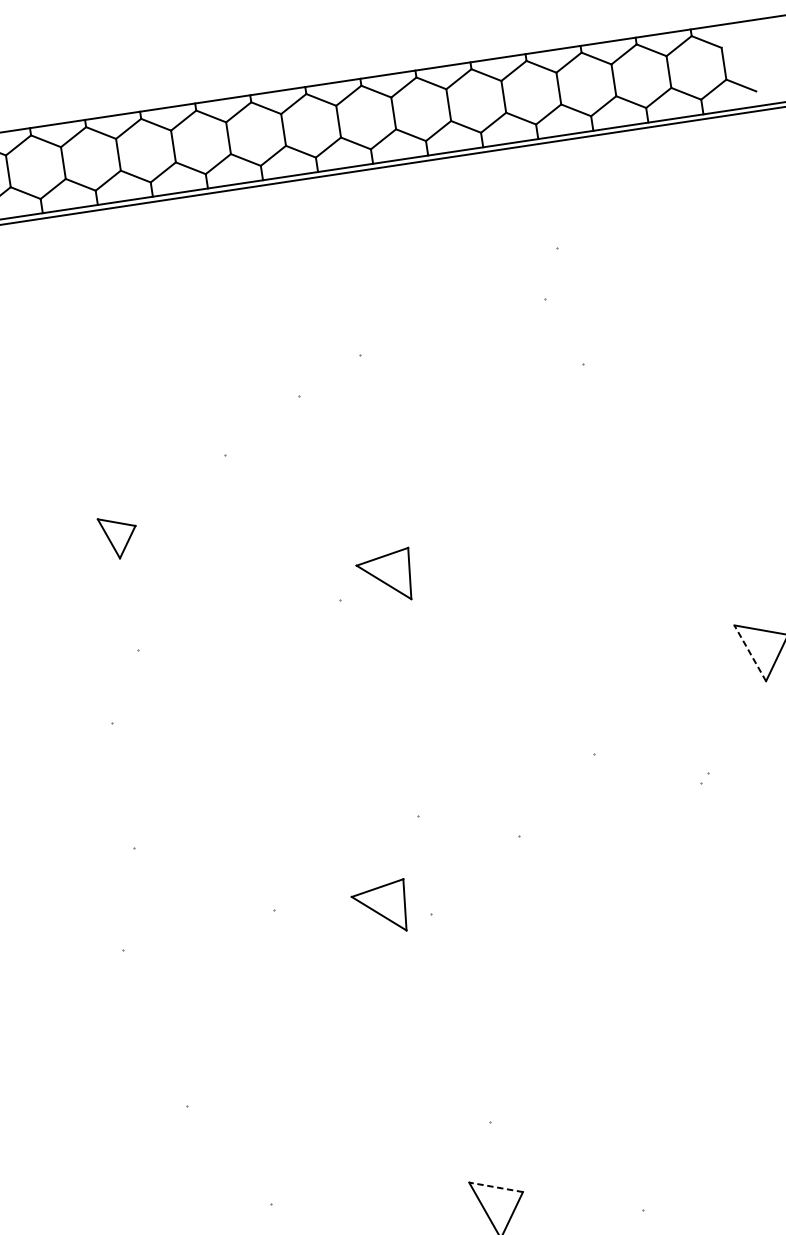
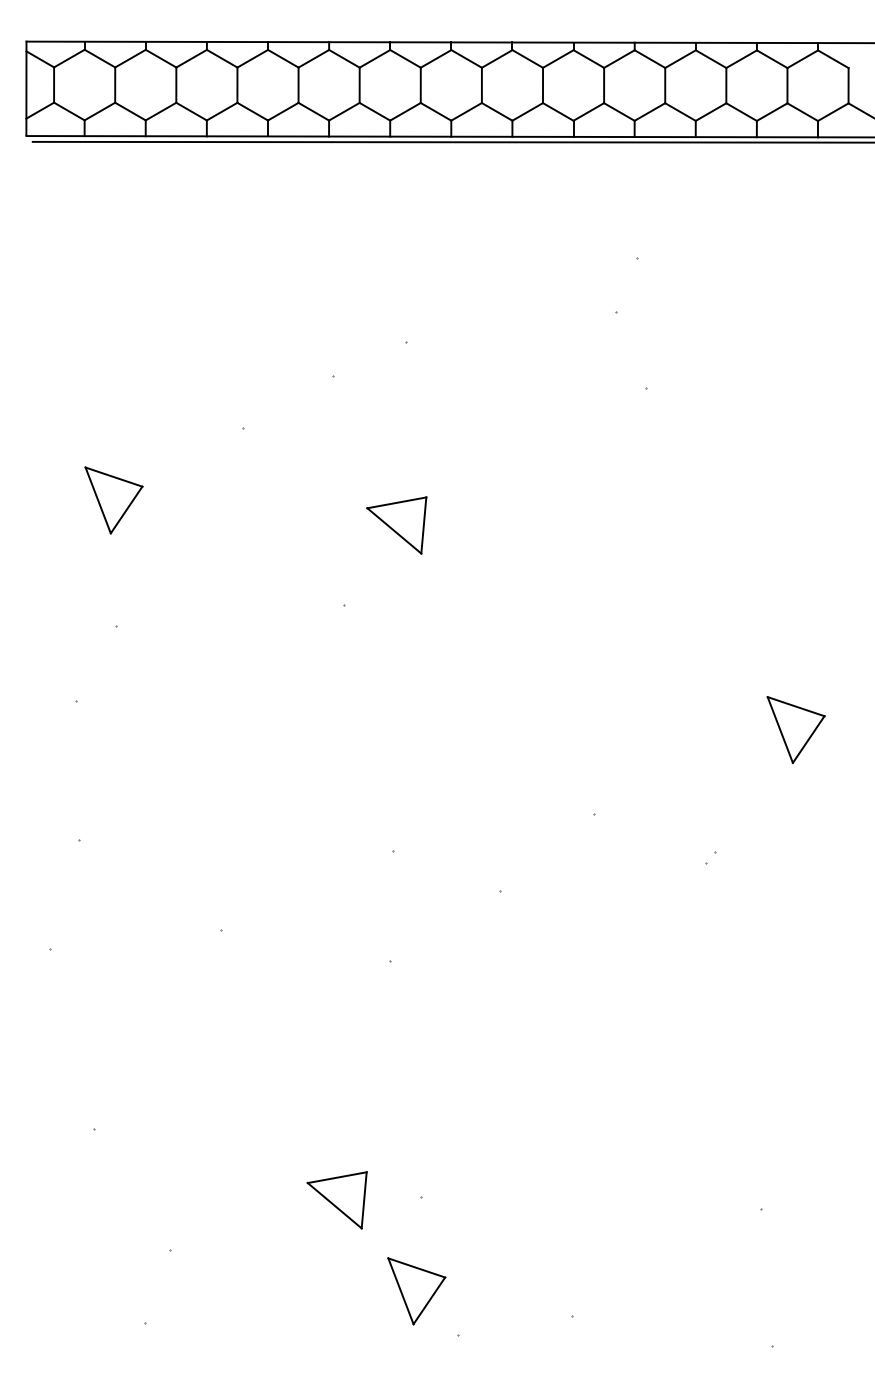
part: (118, 537) -> (113, 500), size x1.43
part: (385, 577) -> (396, 525), moved
line: (750, 652) -> (780, 729), dashed -> solid
part: (380, 908) -> (336, 1200), moved
line: (495, 1186) -> (416, 1267), dashed -> solid

